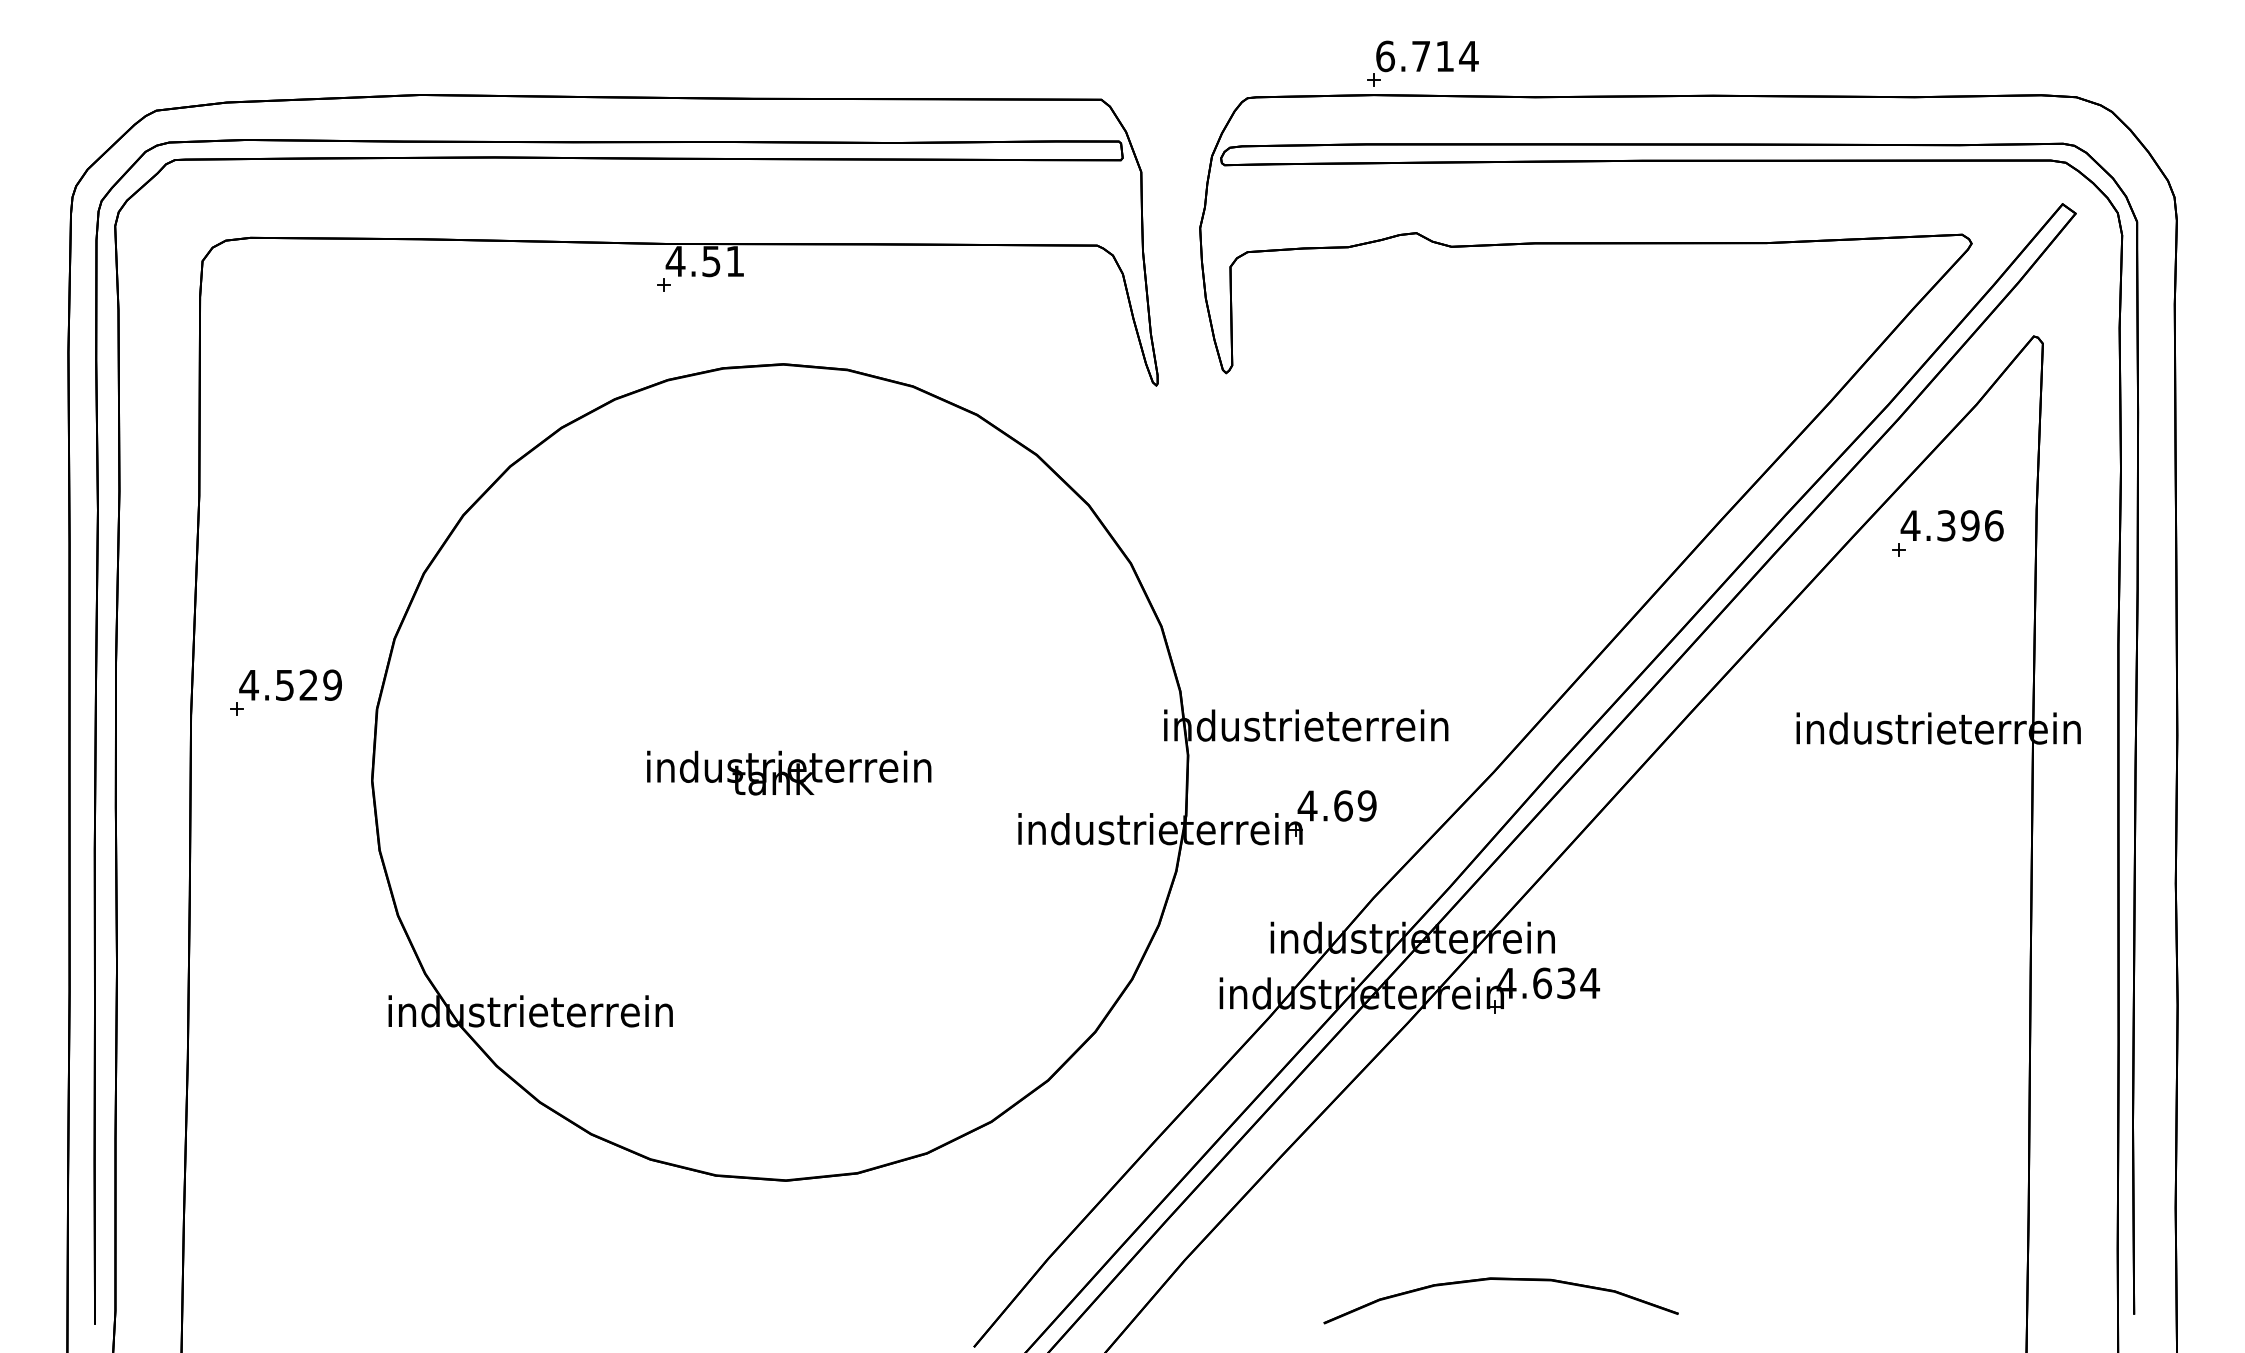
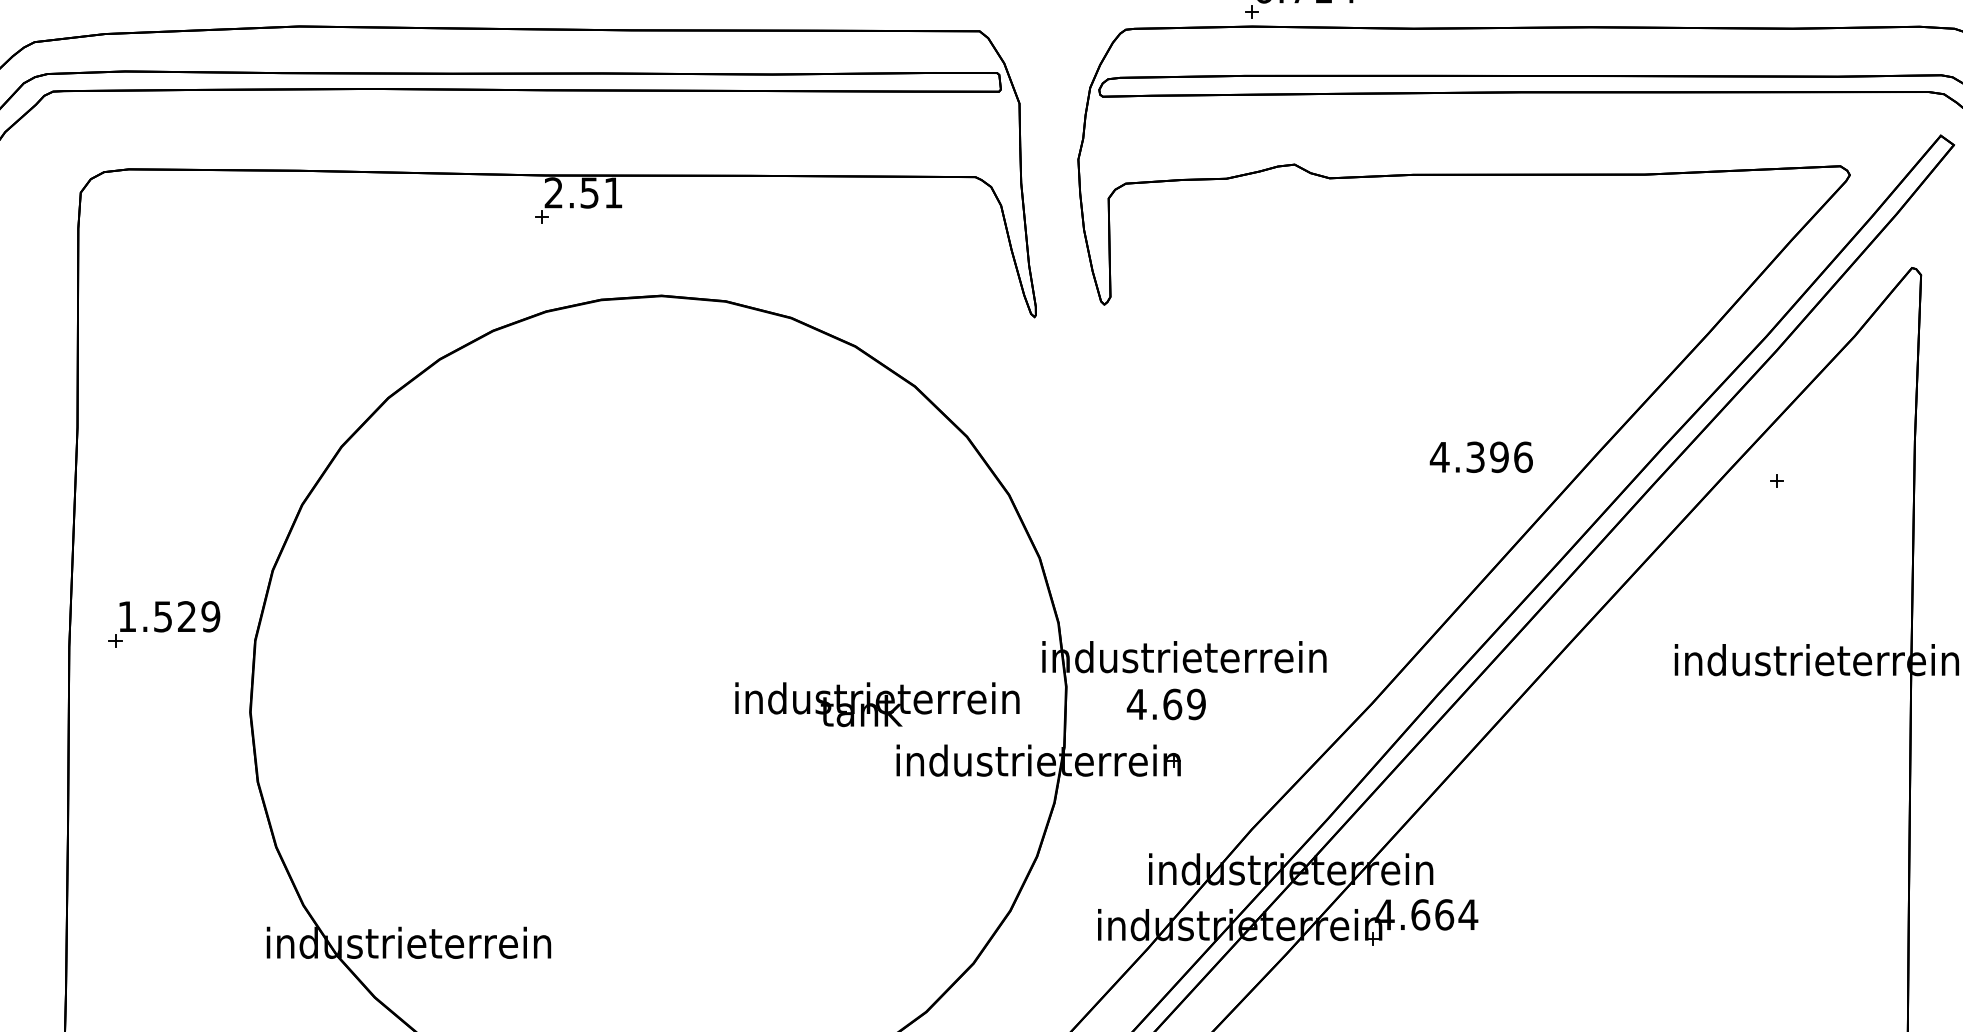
text: (675, 260) -> (553, 192), 4.51 -> 2.51
text: (1951, 525) -> (1480, 457), moved
text: (248, 685) -> (126, 617), 4.529 -> 1.529
text: (789, 772) -> (877, 704), moved
text: (1336, 805) -> (1165, 704), moved
text: (1566, 983) -> (1444, 915), 4.634 -> 4.664

